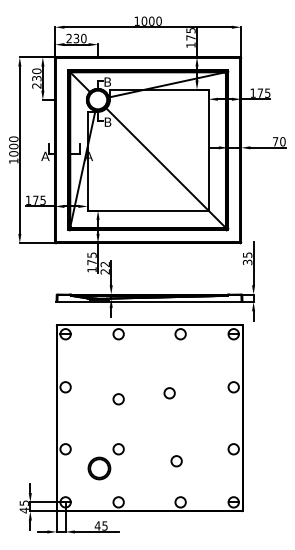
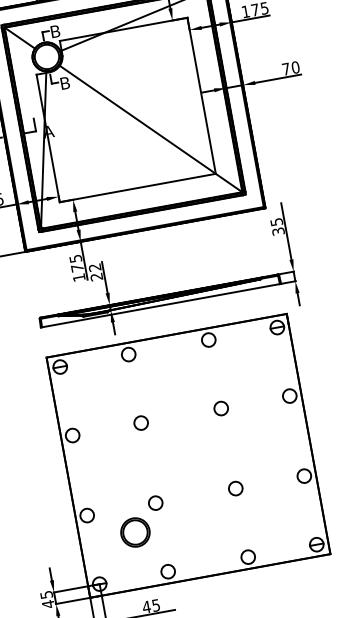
circle: (169, 393) -> (221, 408), moved
circle: (118, 399) -> (141, 423), moved
circle: (176, 461) -> (235, 488), moved

